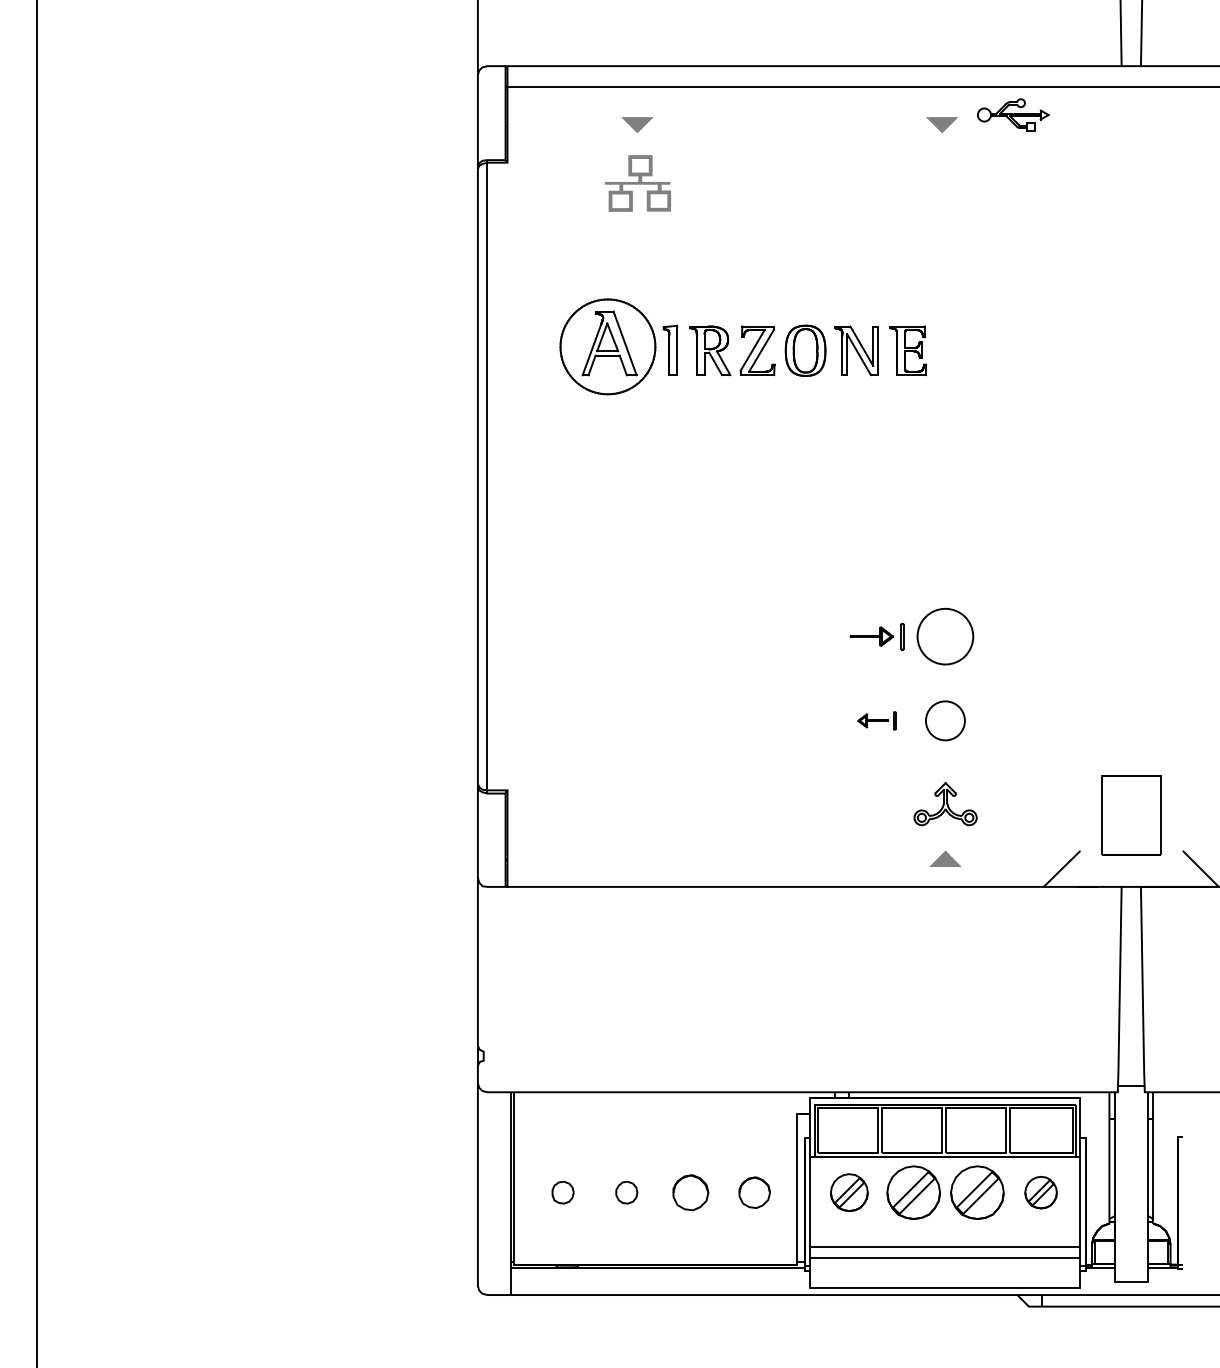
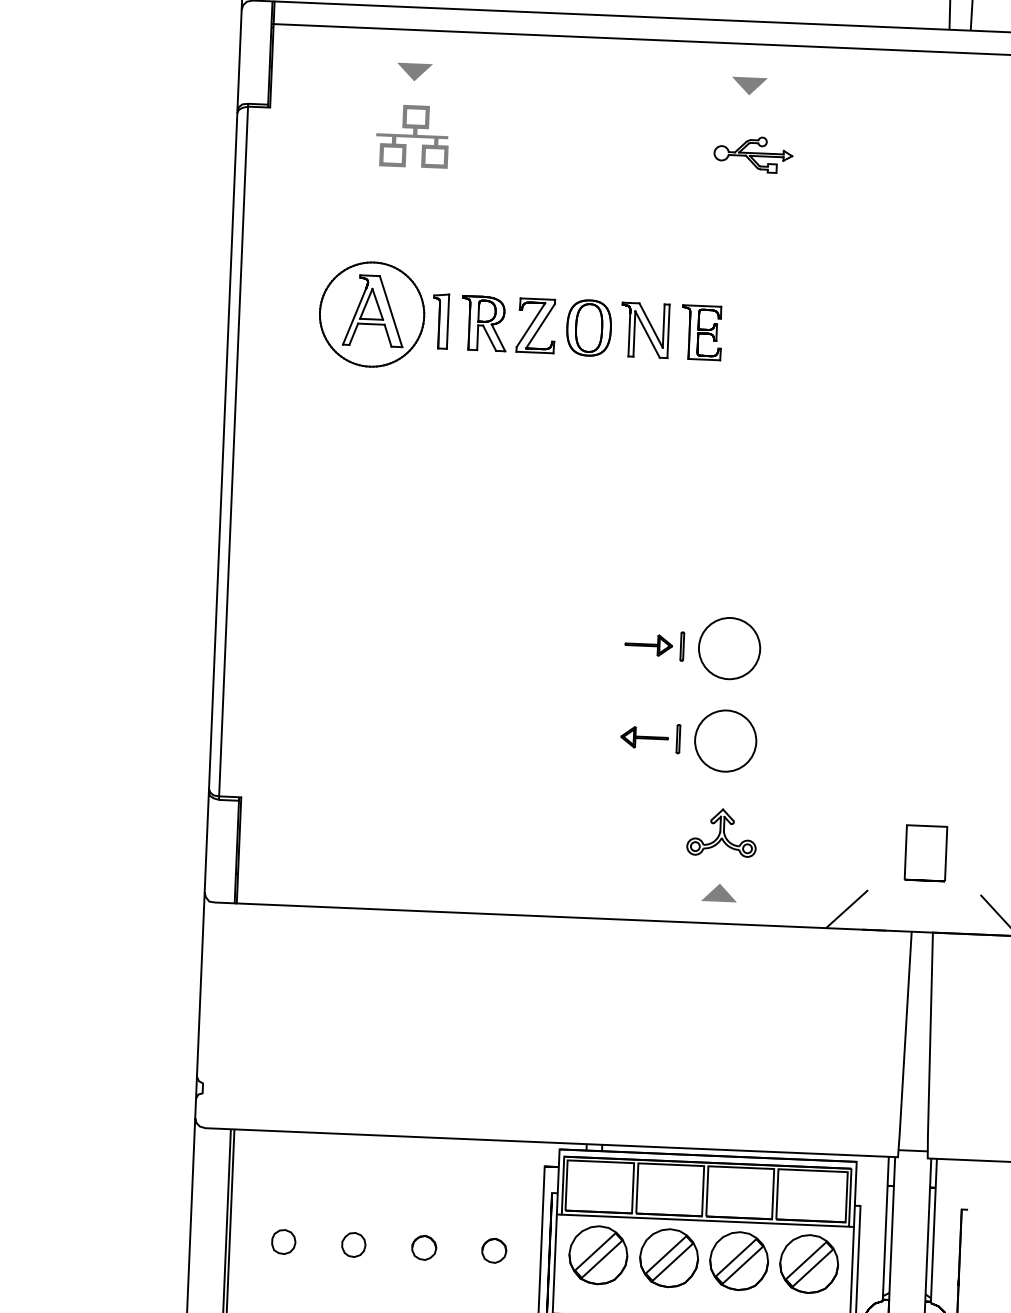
part: (1013, 114) -> (753, 154), moved
part: (876, 720) -> (649, 737), size x1.43
part: (945, 720) -> (725, 740), size x1.43
part: (1131, 814) -> (925, 852), size x0.62
part: (690, 1192) -> (423, 1247), size x0.62
part: (754, 1192) -> (494, 1250), size x0.71
part: (849, 1192) -> (598, 1255), size x1.43
part: (1040, 1192) -> (808, 1263), size x1.67

